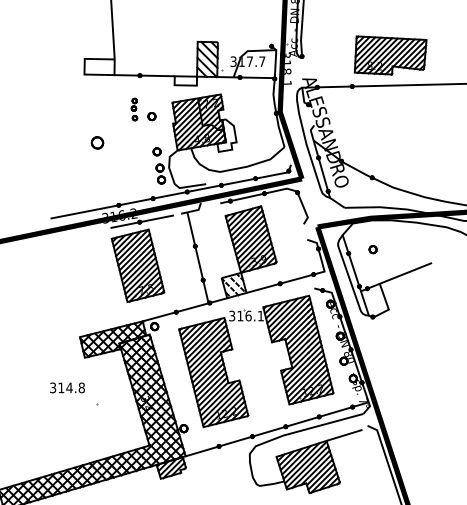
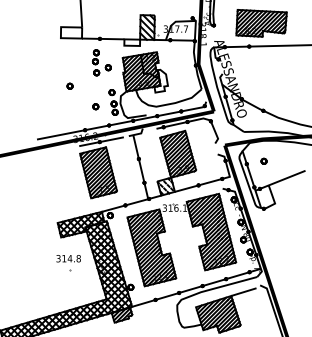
part: (390, 55) -> (261, 23), moved
part: (134, 109) -> (96, 62), size x1.67
part: (97, 142) -> (70, 85), size x0.62
part: (133, 171) -> (95, 106), added
text: (67, 387) -> (68, 258), moved

